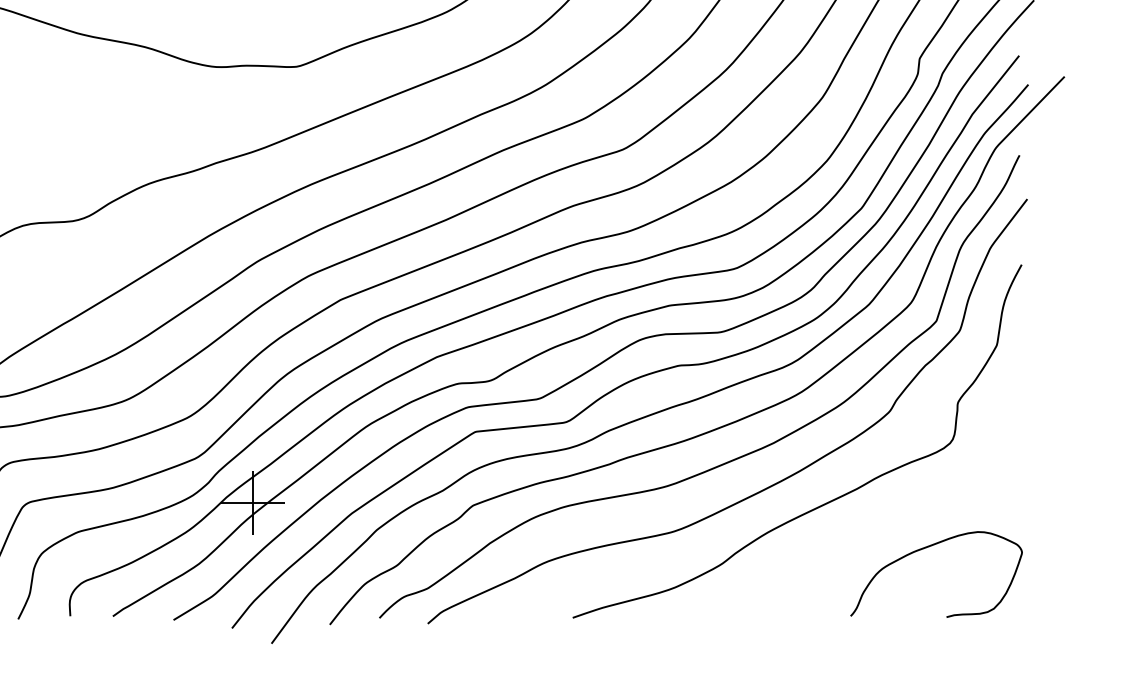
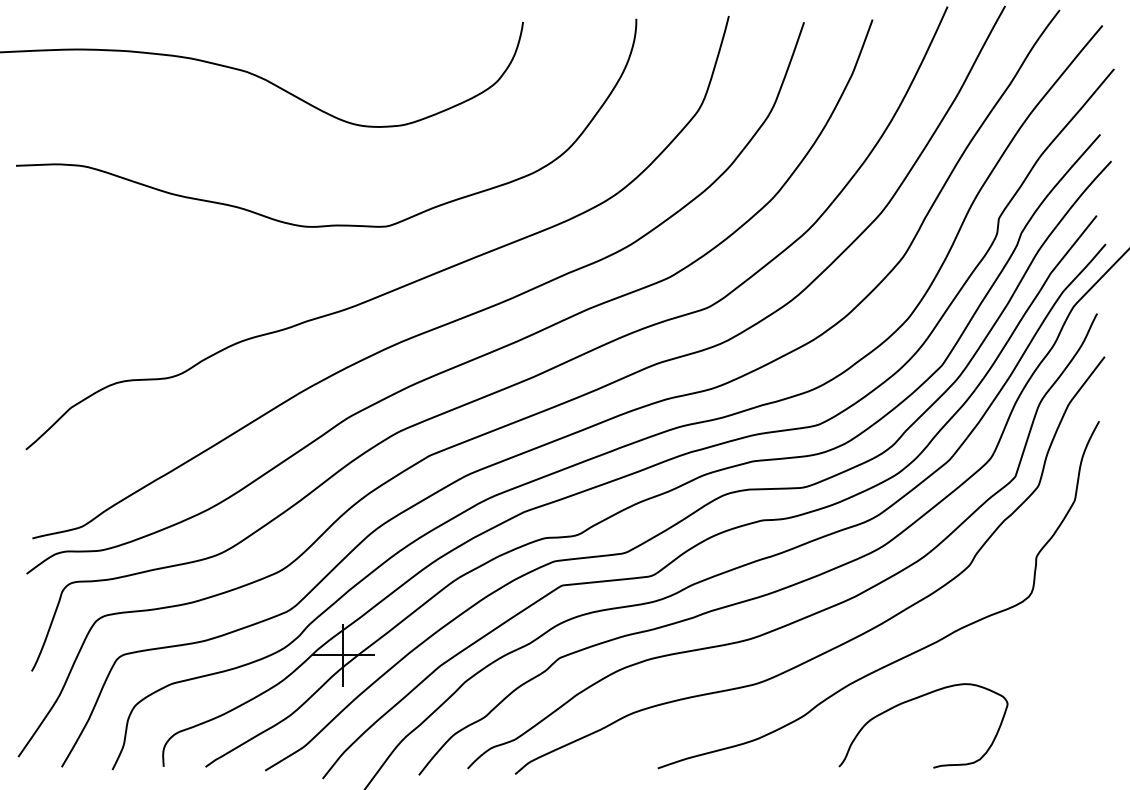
curve: (926, 548) -> (913, 700), moved

